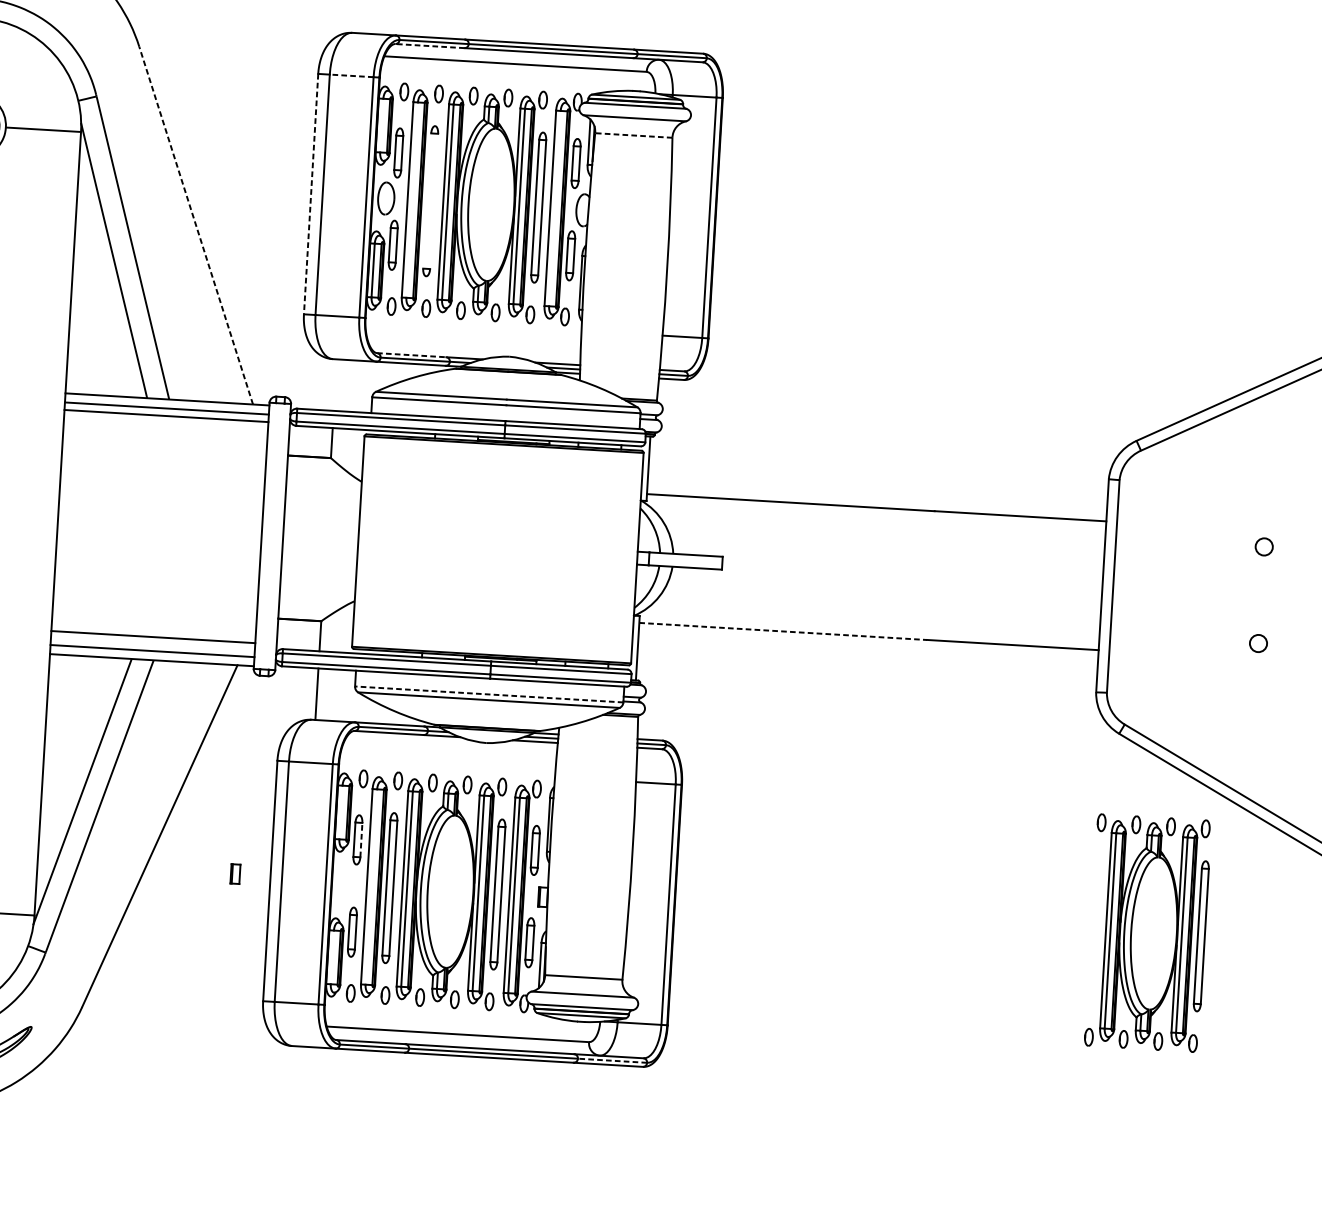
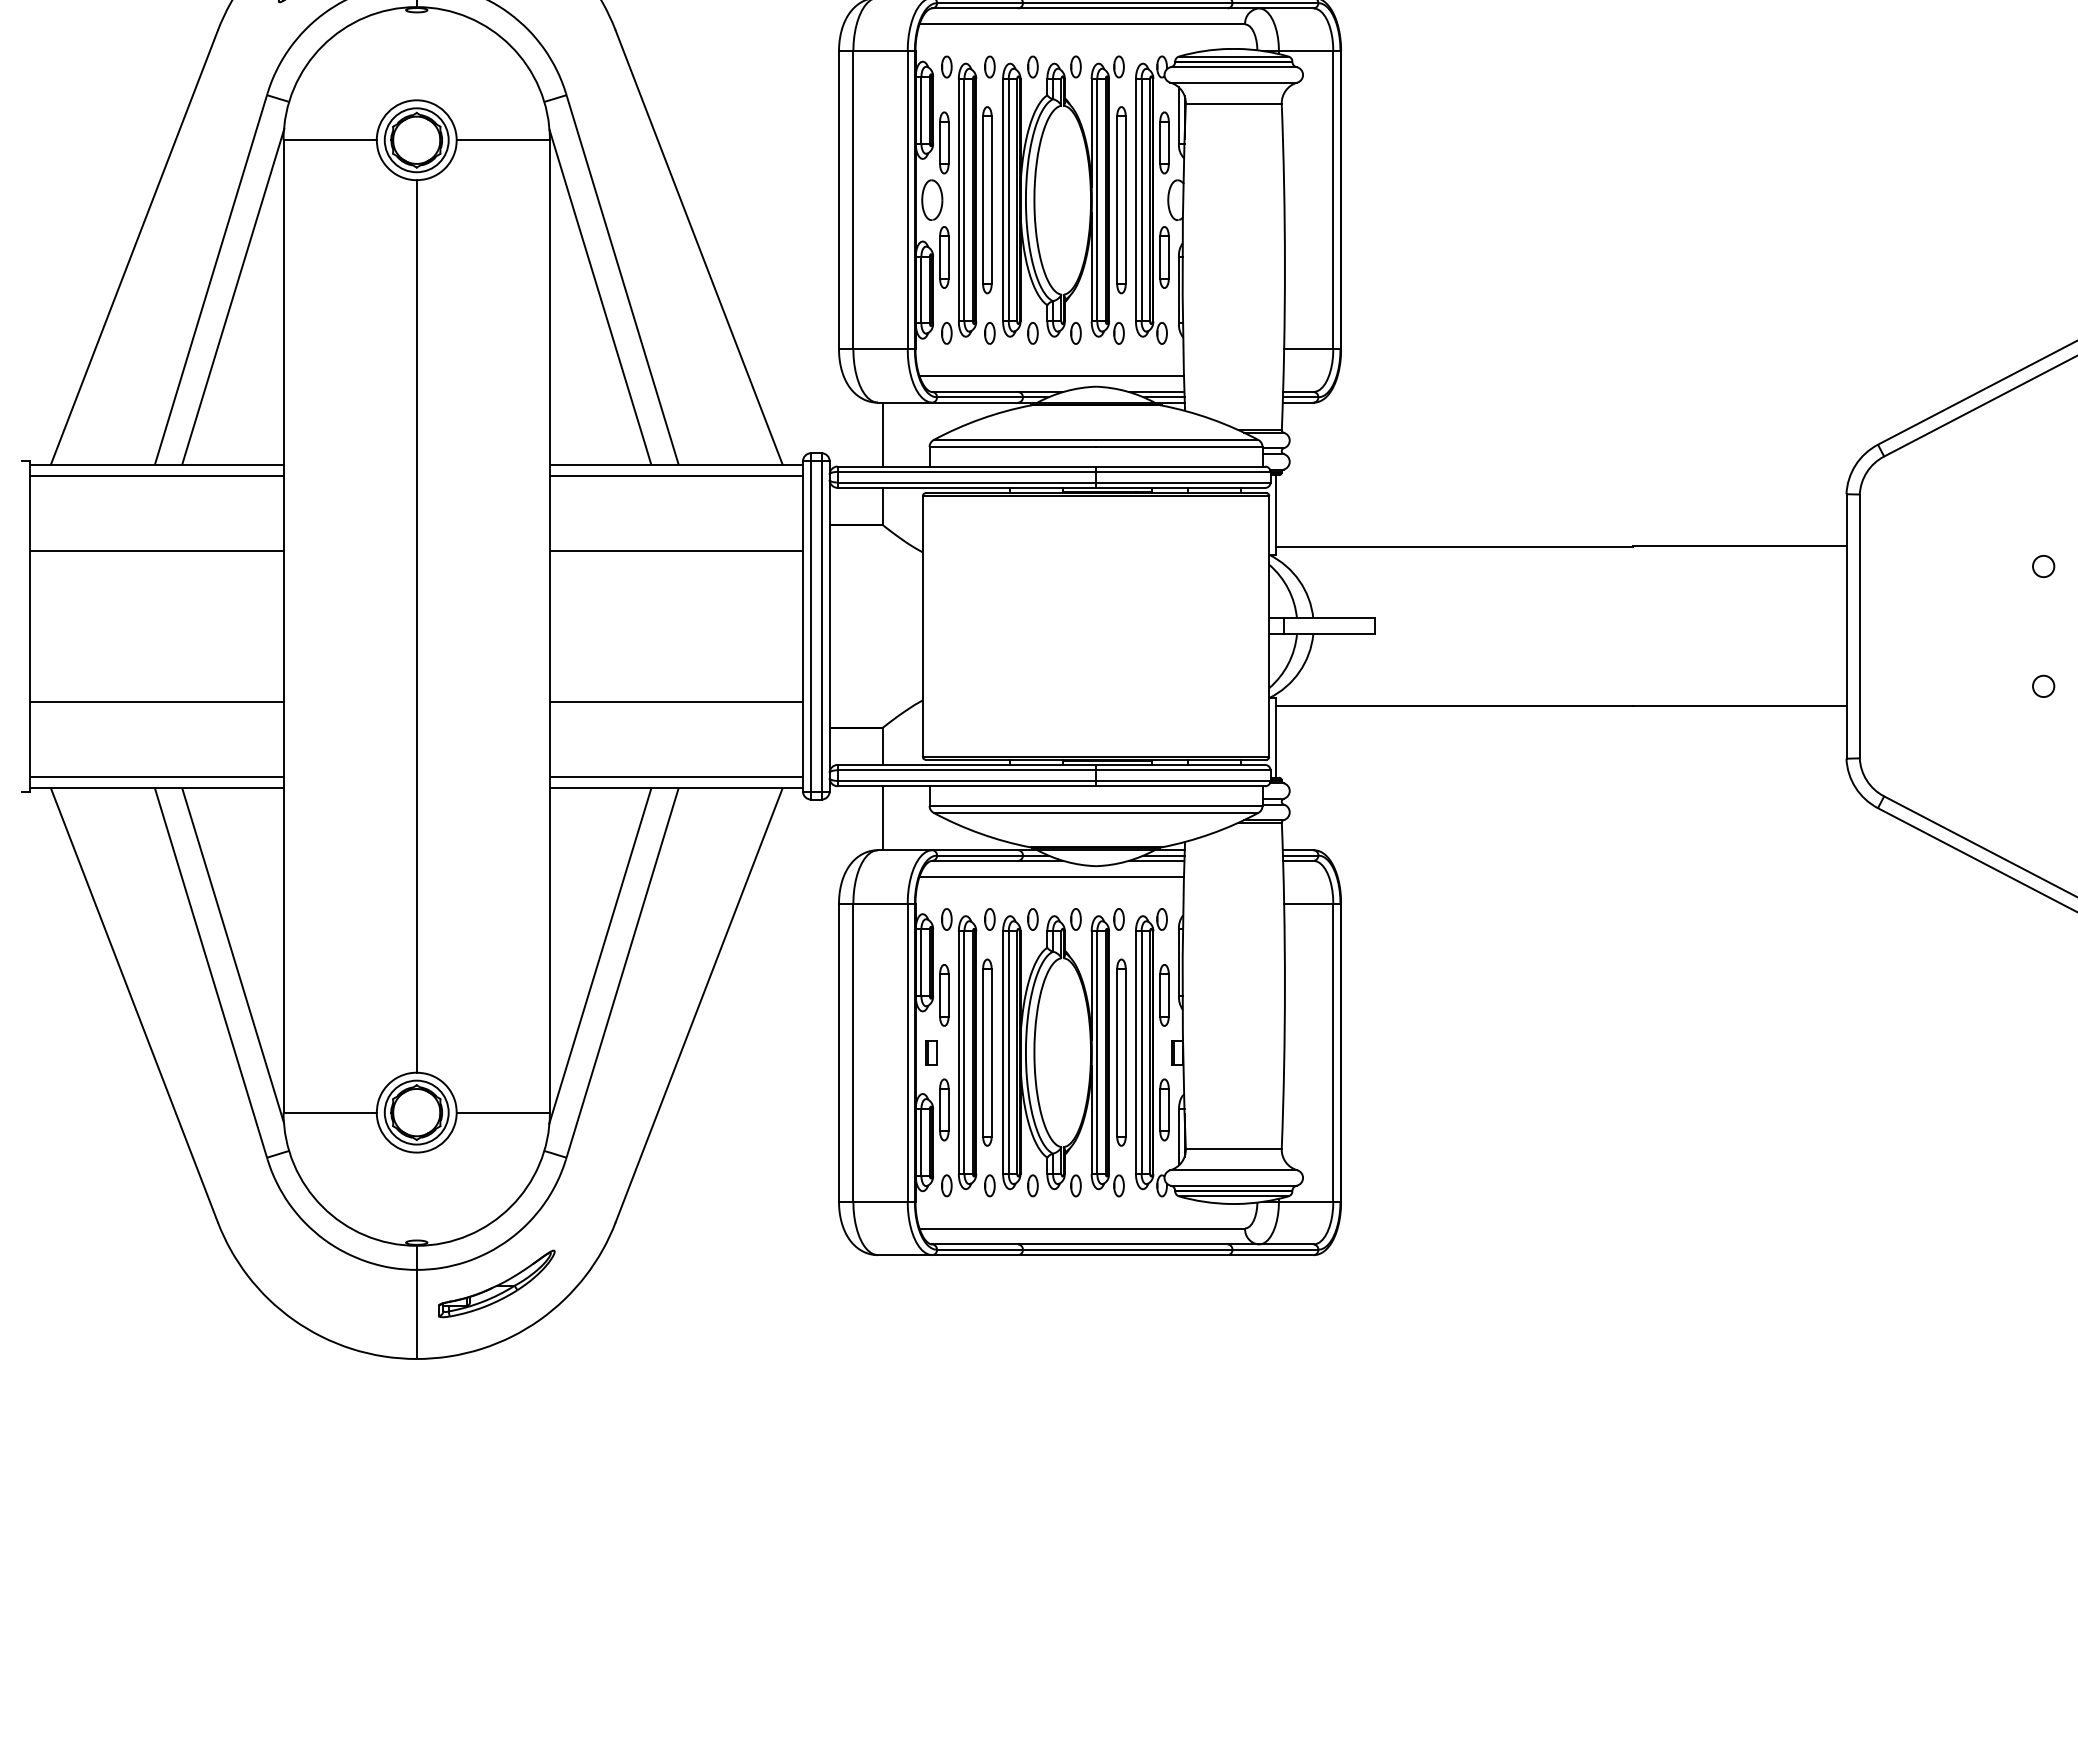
line: (430, 46) -> (975, 8), dashed -> solid
line: (351, 76) -> (880, 51), dashed -> solid
line: (381, 125) -> (921, 110), added
line: (633, 135) -> (1233, 104), dashed -> solid
line: (311, 194) -> (839, 200), dashed -> solid
line: (412, 200) -> (964, 200), added
line: (427, 201) -> (983, 200), added
line: (433, 201) -> (991, 200), added
line: (554, 208) -> (1141, 200), added
line: (196, 225) -> (699, 247), dashed -> solid
line: (473, 346) -> (1051, 376), added
line: (411, 355) -> (975, 392), dashed -> solid
line: (334, 384) -> (882, 434), added
line: (166, 416) -> (676, 551), moved
line: (268, 536) -> (811, 626), added
line: (276, 536) -> (821, 626), added
line: (783, 631) -> (1455, 706), dashed -> solid
line: (153, 636) -> (676, 701), moved
line: (488, 694) -> (1095, 805), dashed -> solid
line: (449, 749) -> (1051, 876), added
line: (341, 812) -> (921, 962), added
line: (361, 839) -> (948, 994), dashed -> solid
part: (235, 873) -> (931, 1052), moved
line: (371, 886) -> (964, 1052), added
part: (1148, 933) -> (1928, 1052), removed
line: (332, 957) -> (921, 1142), added
line: (612, 1060) -> (1275, 1249), dashed -> solid

